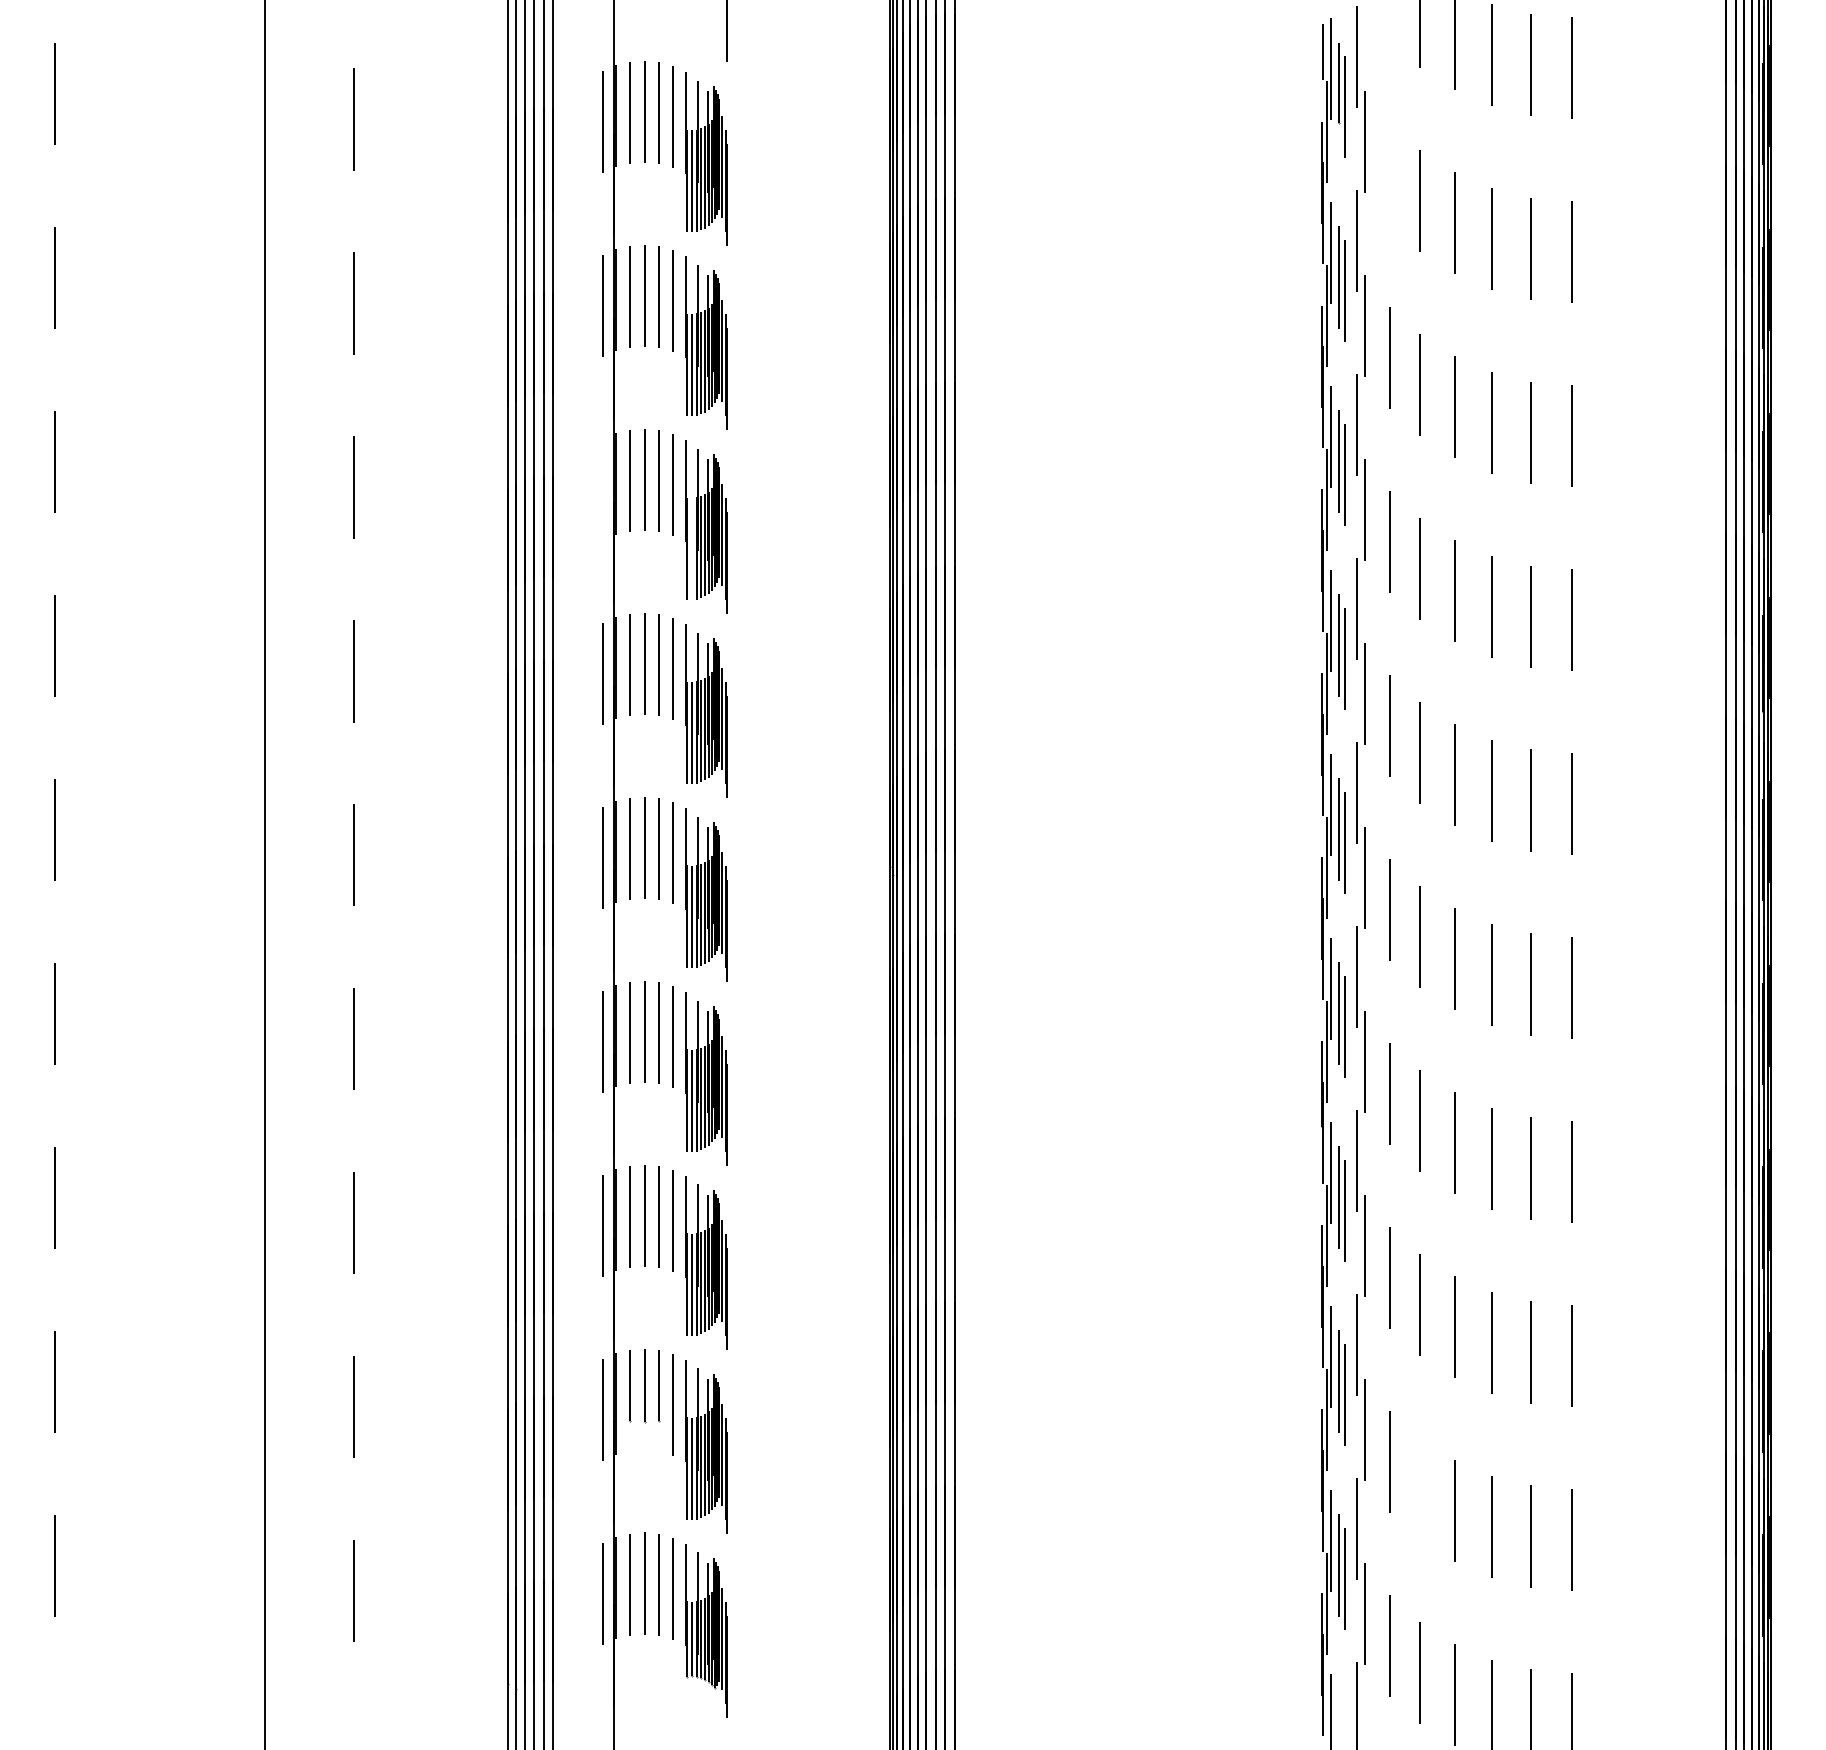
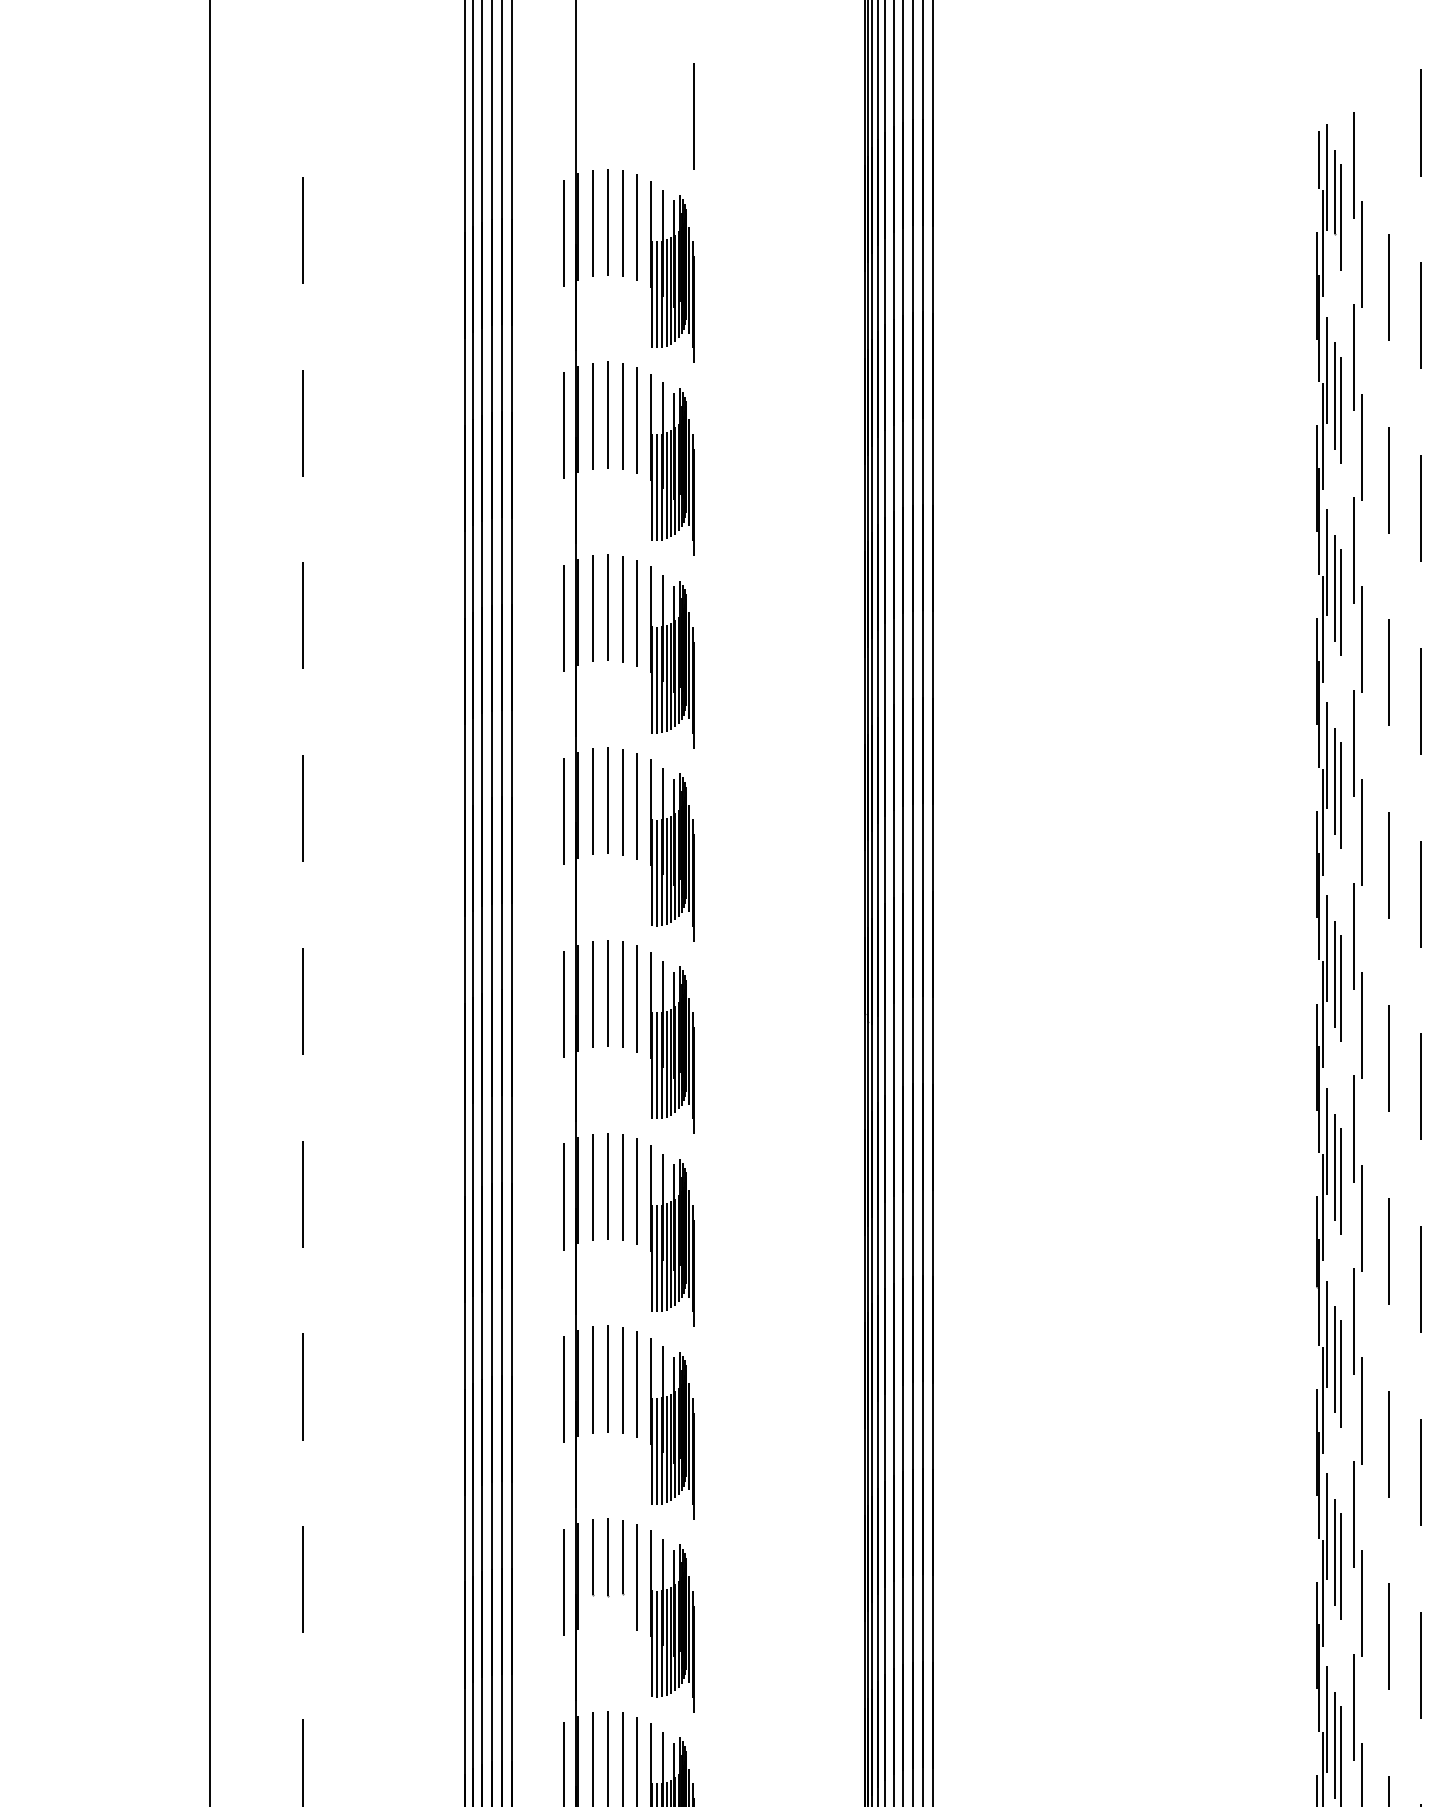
line: (1390, 173) -> (1389, 286), added
line: (603, 489) -> (564, 618), added
line: (691, 548) -> (656, 679), added
line: (1420, 1488) -> (1420, 1664), added

